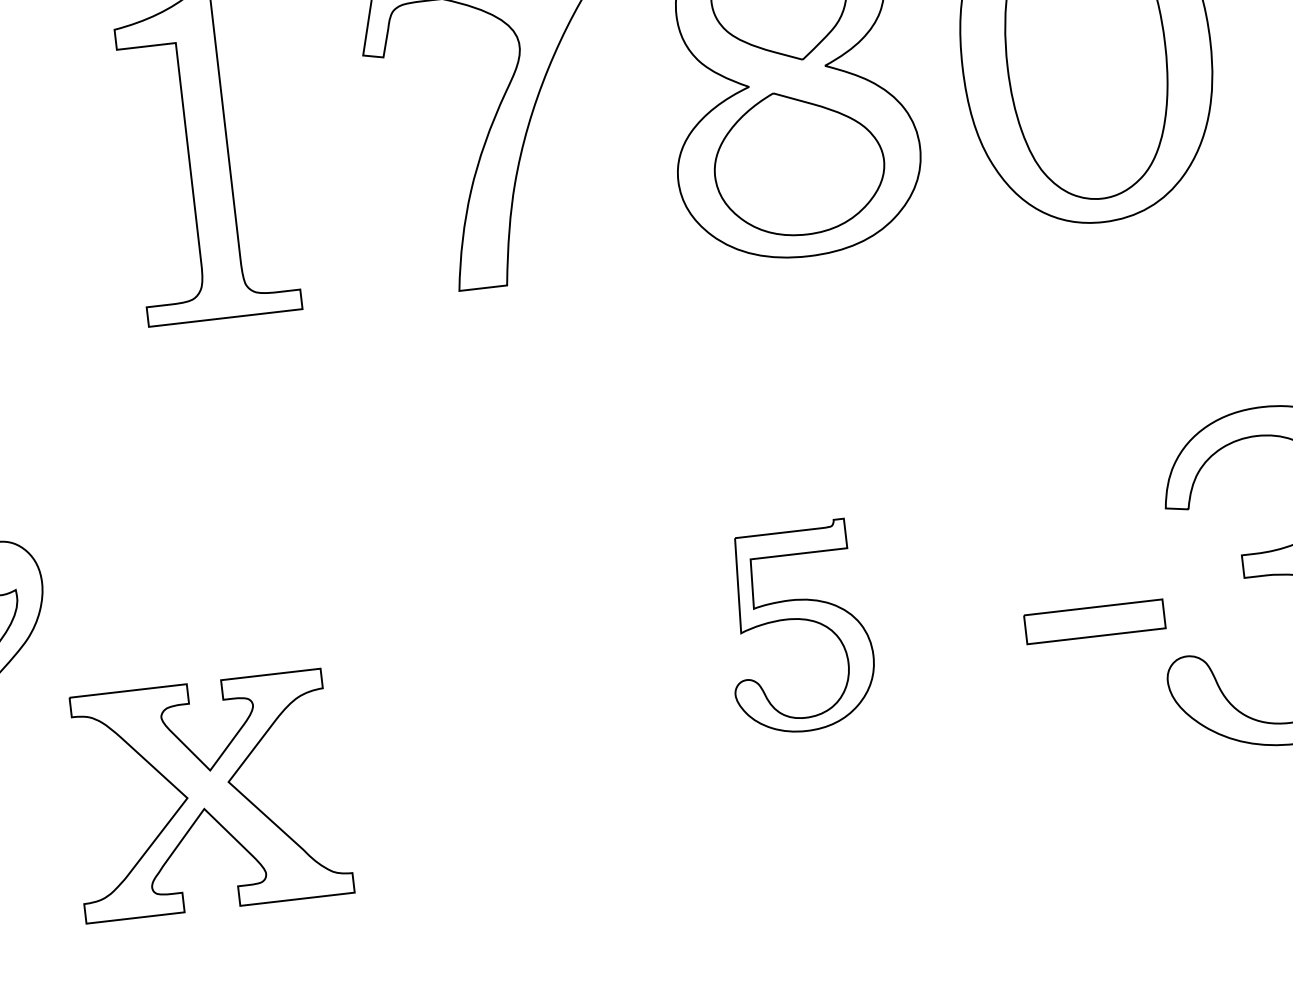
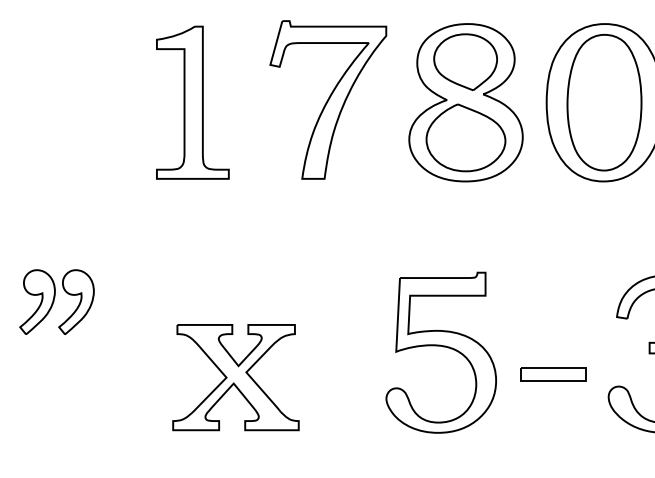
part: (1095, 621) -> (553, 374), moved
part: (797, 627) -> (440, 352), size x1.67
part: (206, 795) -> (235, 377), moved

